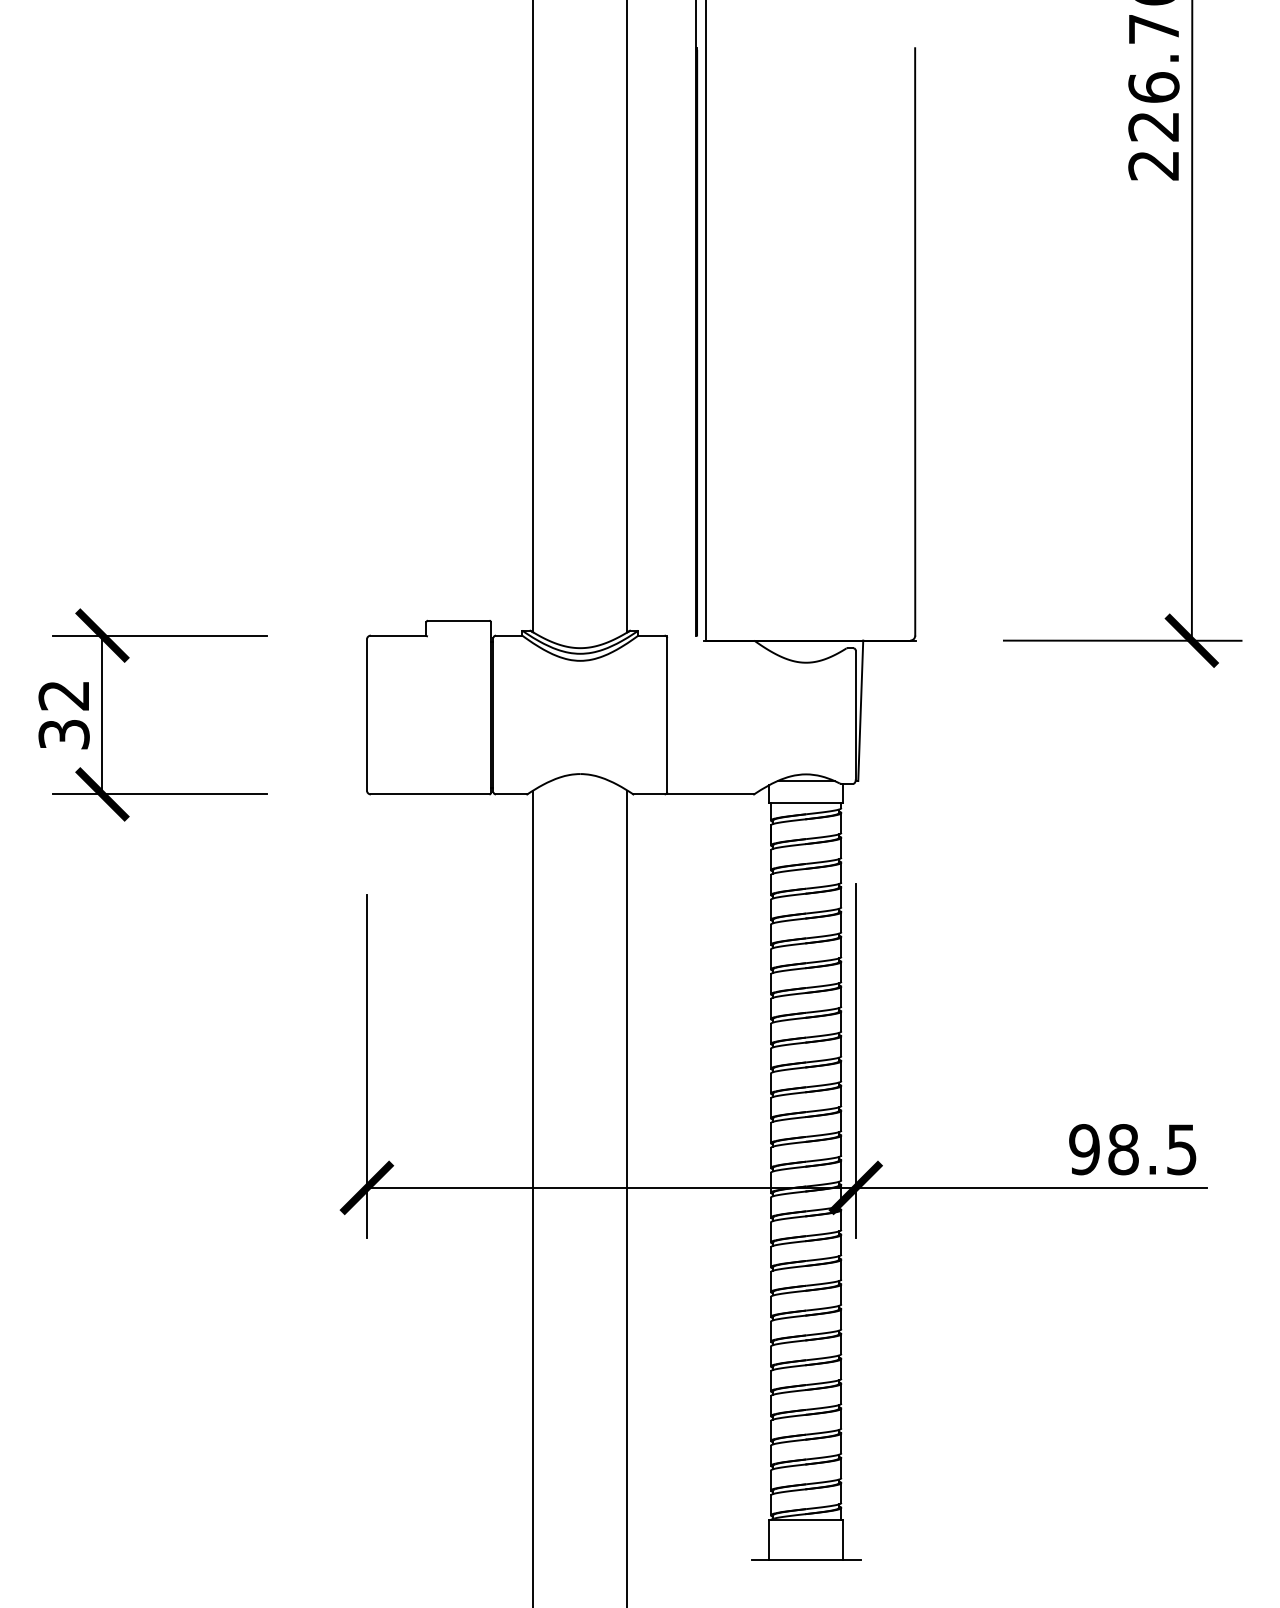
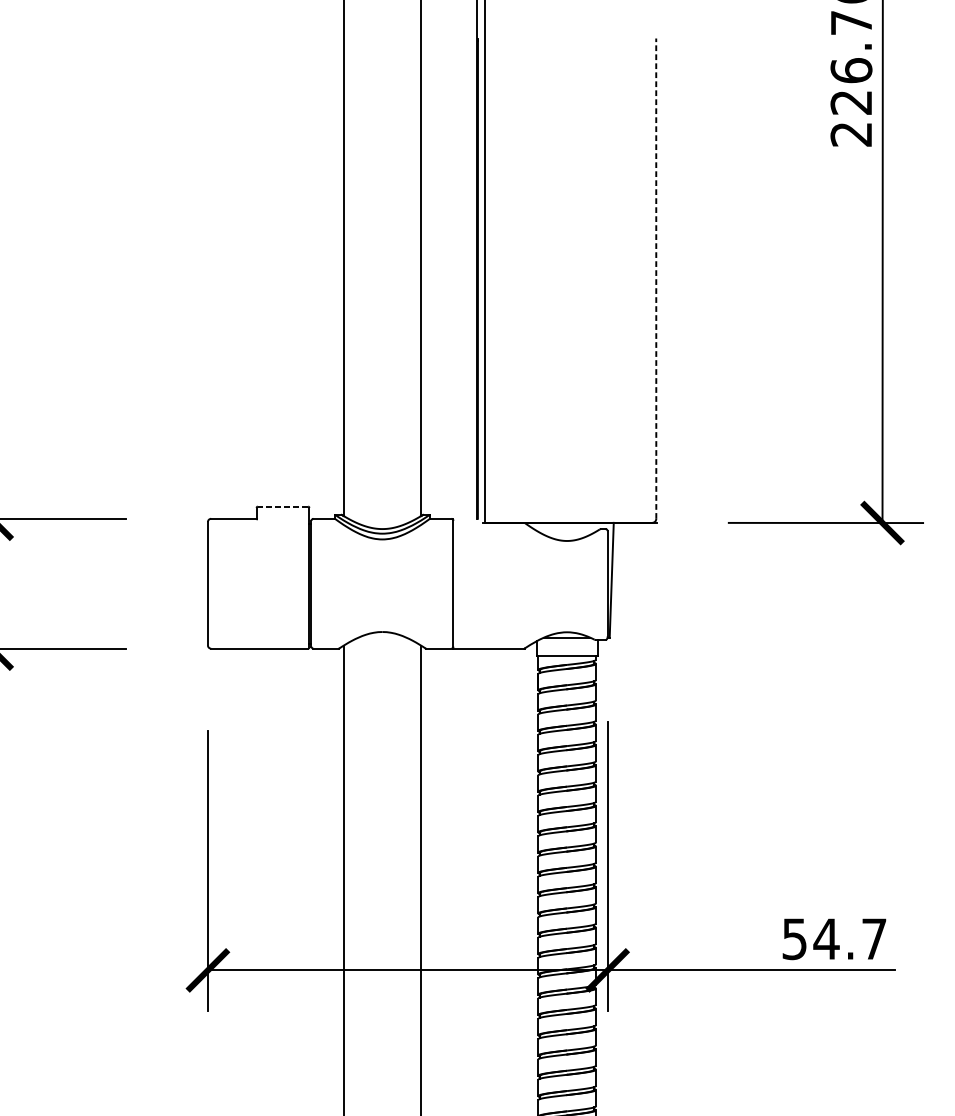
line: (915, 341) -> (656, 278), solid -> dashed
line: (458, 620) -> (282, 506), solid -> dashed
text: (1132, 1149) -> (833, 939), 98.5 -> 54.7

